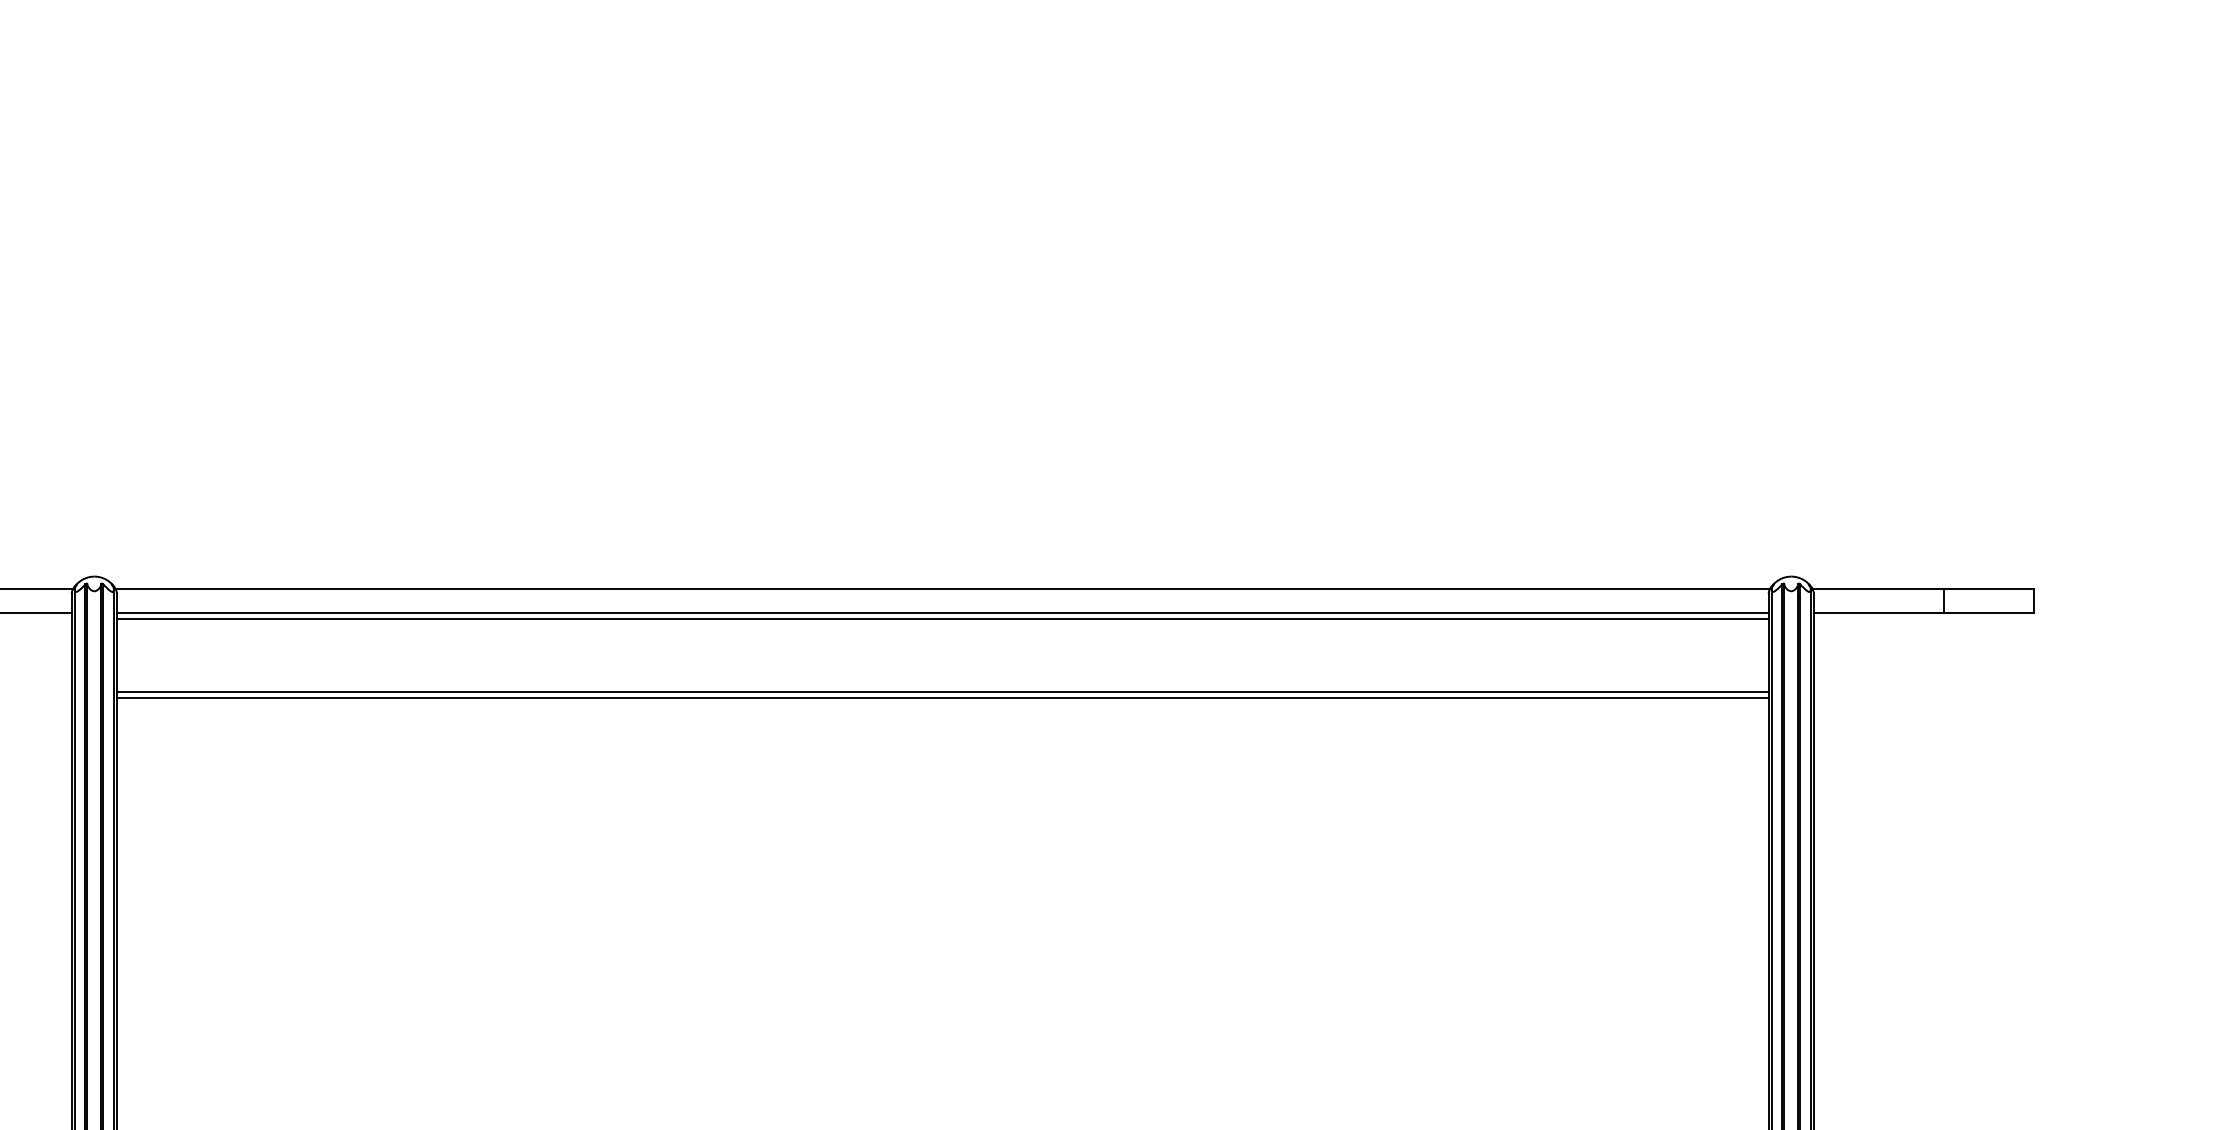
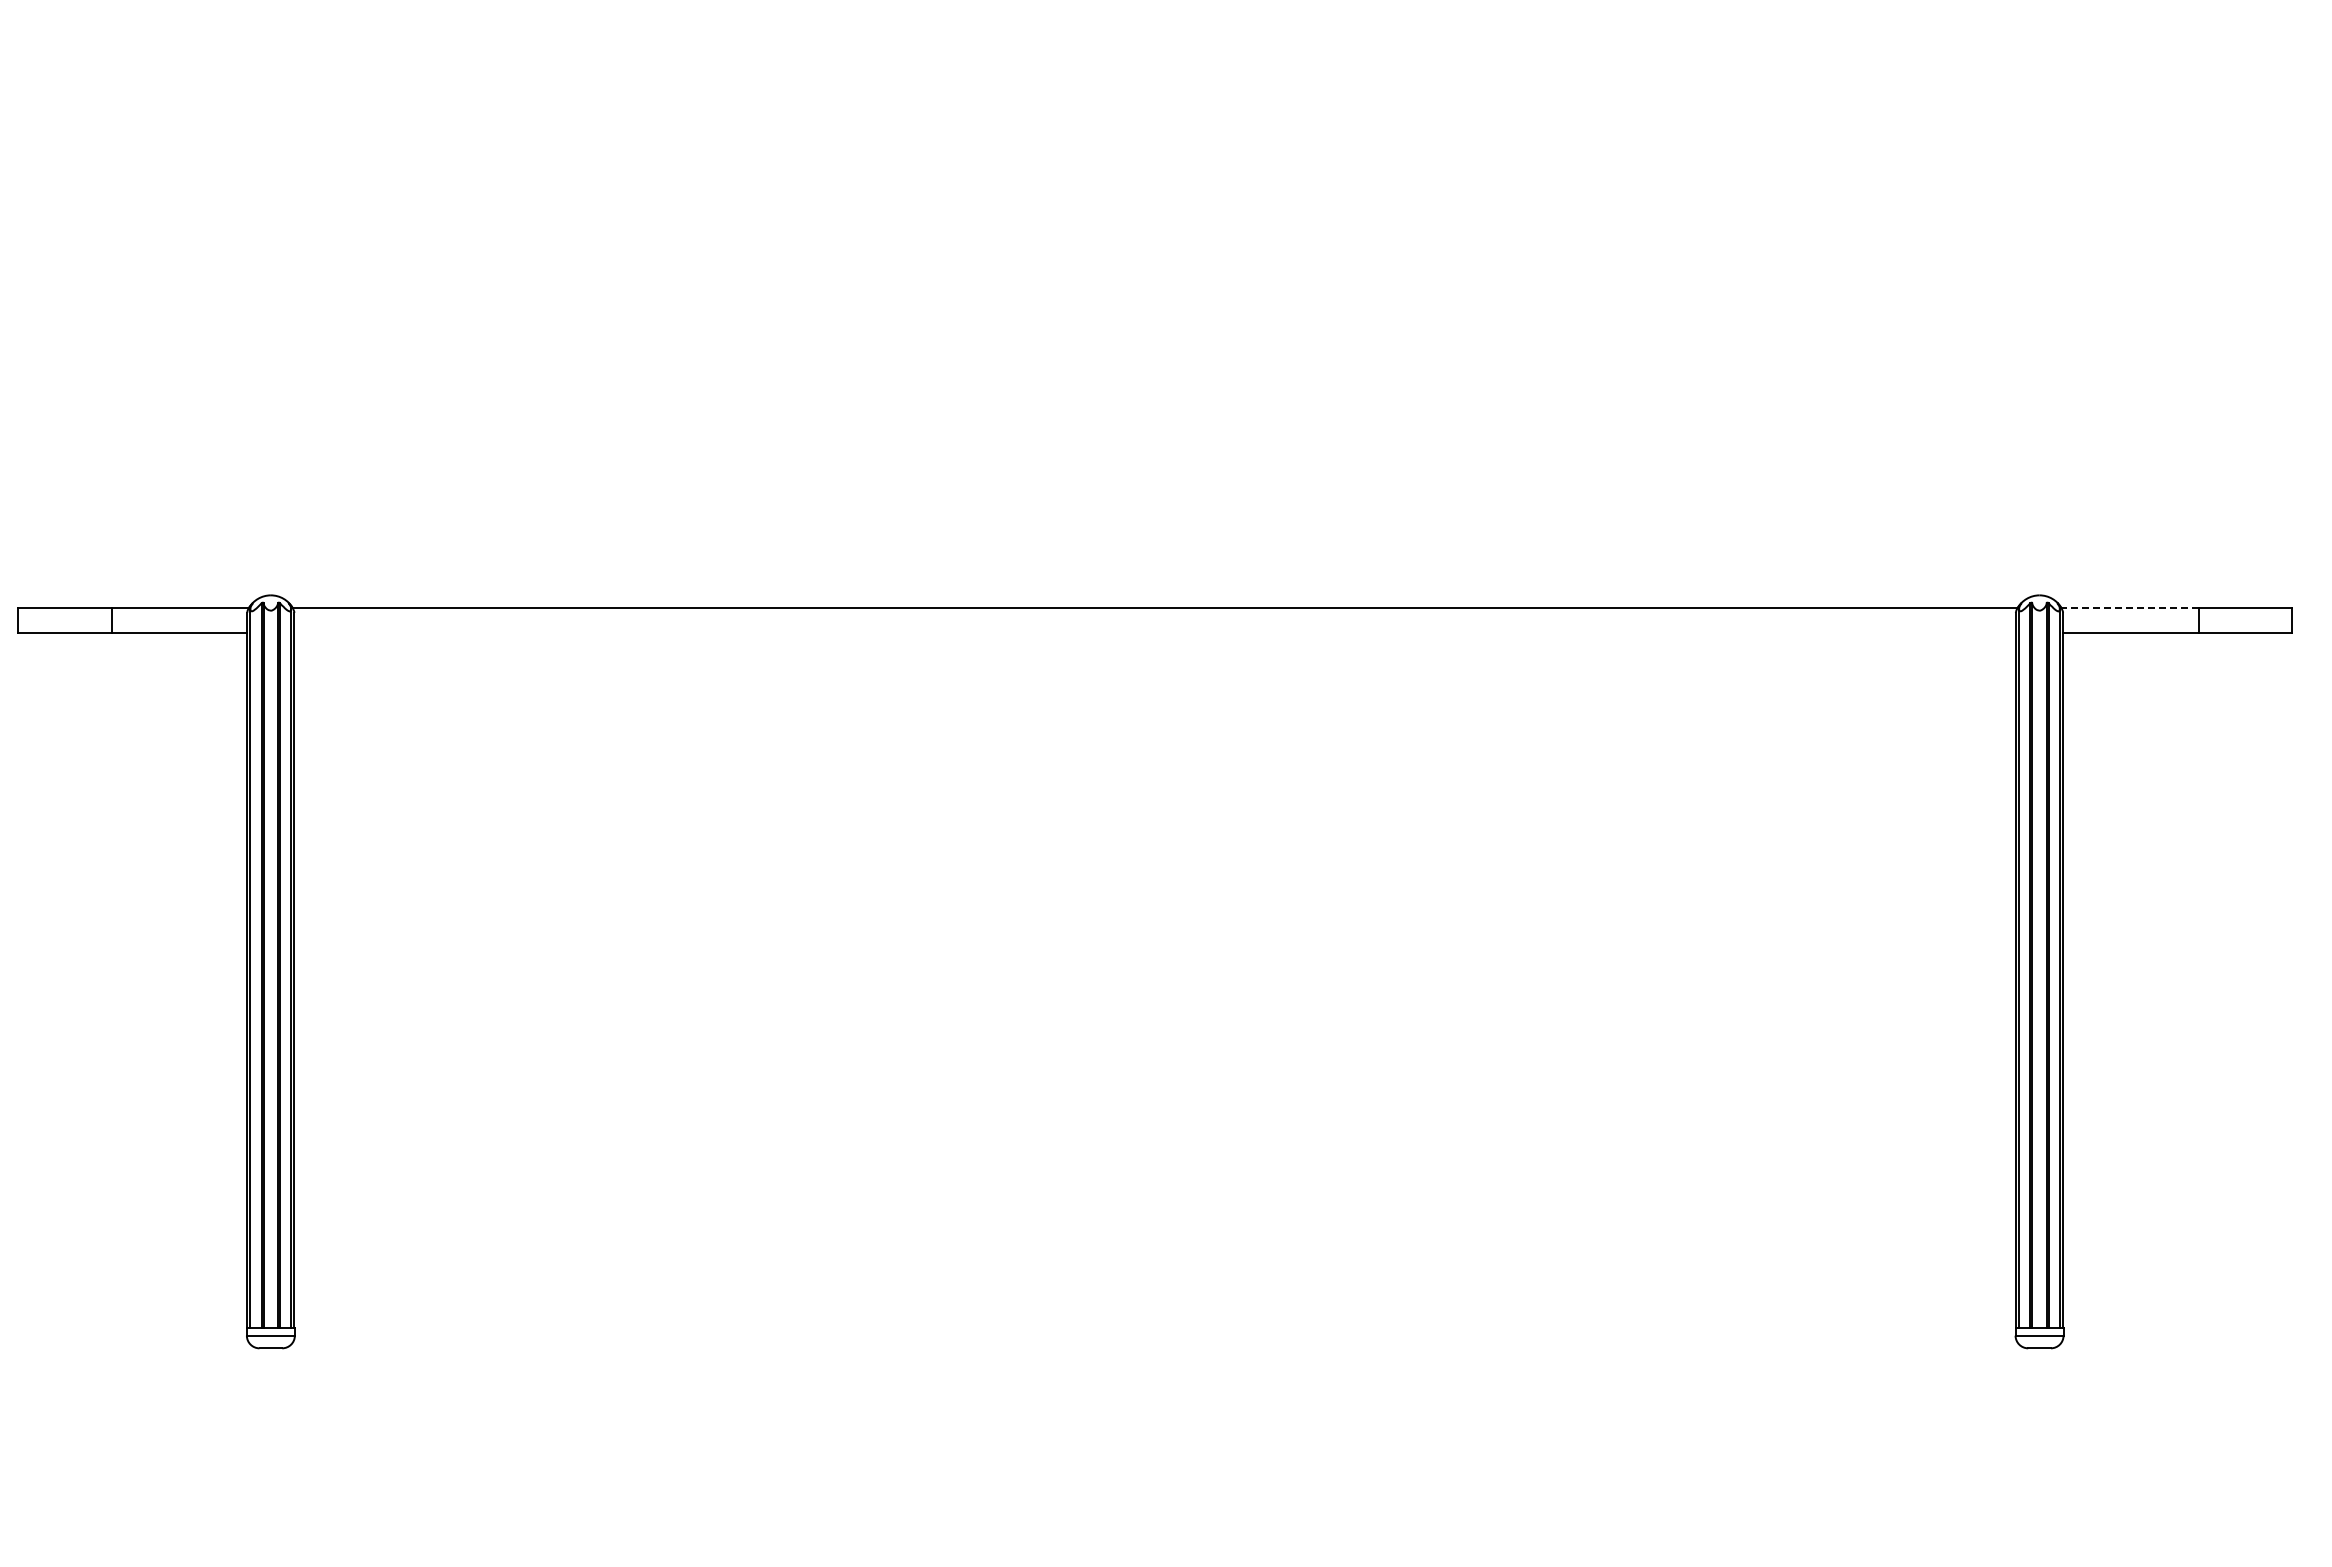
line: (1878, 589) -> (2130, 608), solid -> dashed
line: (942, 613) -> (1154, 633), removed
line: (942, 618) -> (1154, 639), removed
line: (942, 691) -> (1154, 715), removed
line: (942, 697) -> (1154, 721), removed

